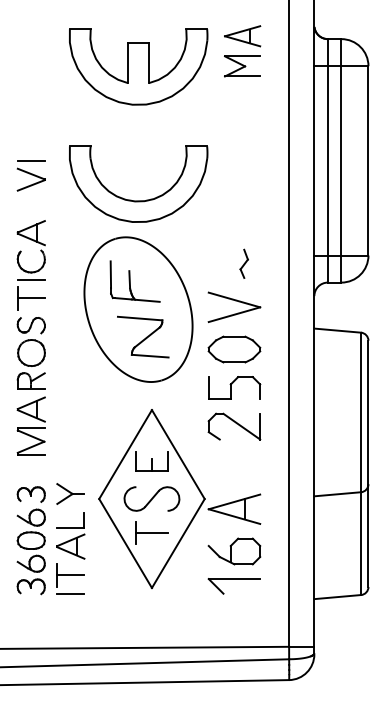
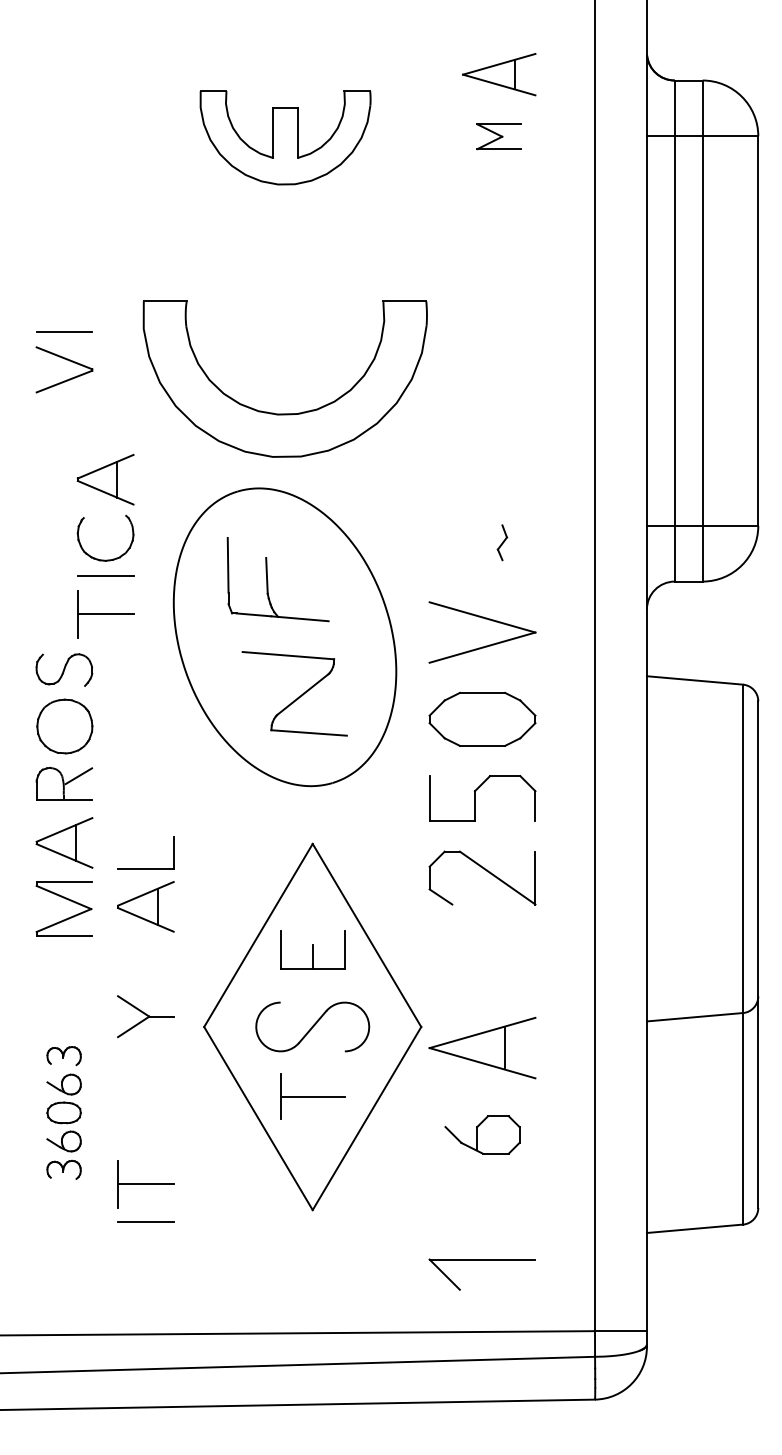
part: (138, 66) -> (285, 136), size x0.6
part: (242, 66) -> (499, 136), size x0.6
part: (243, 263) -> (501, 542), size x0.6
part: (30, 265) -> (103, 546), moved
part: (70, 535) -> (145, 883), moved
part: (30, 540) -> (62, 1112), size x0.6
part: (234, 551) -> (482, 1134), size x0.7
part: (233, 579) -> (480, 1260), moved

